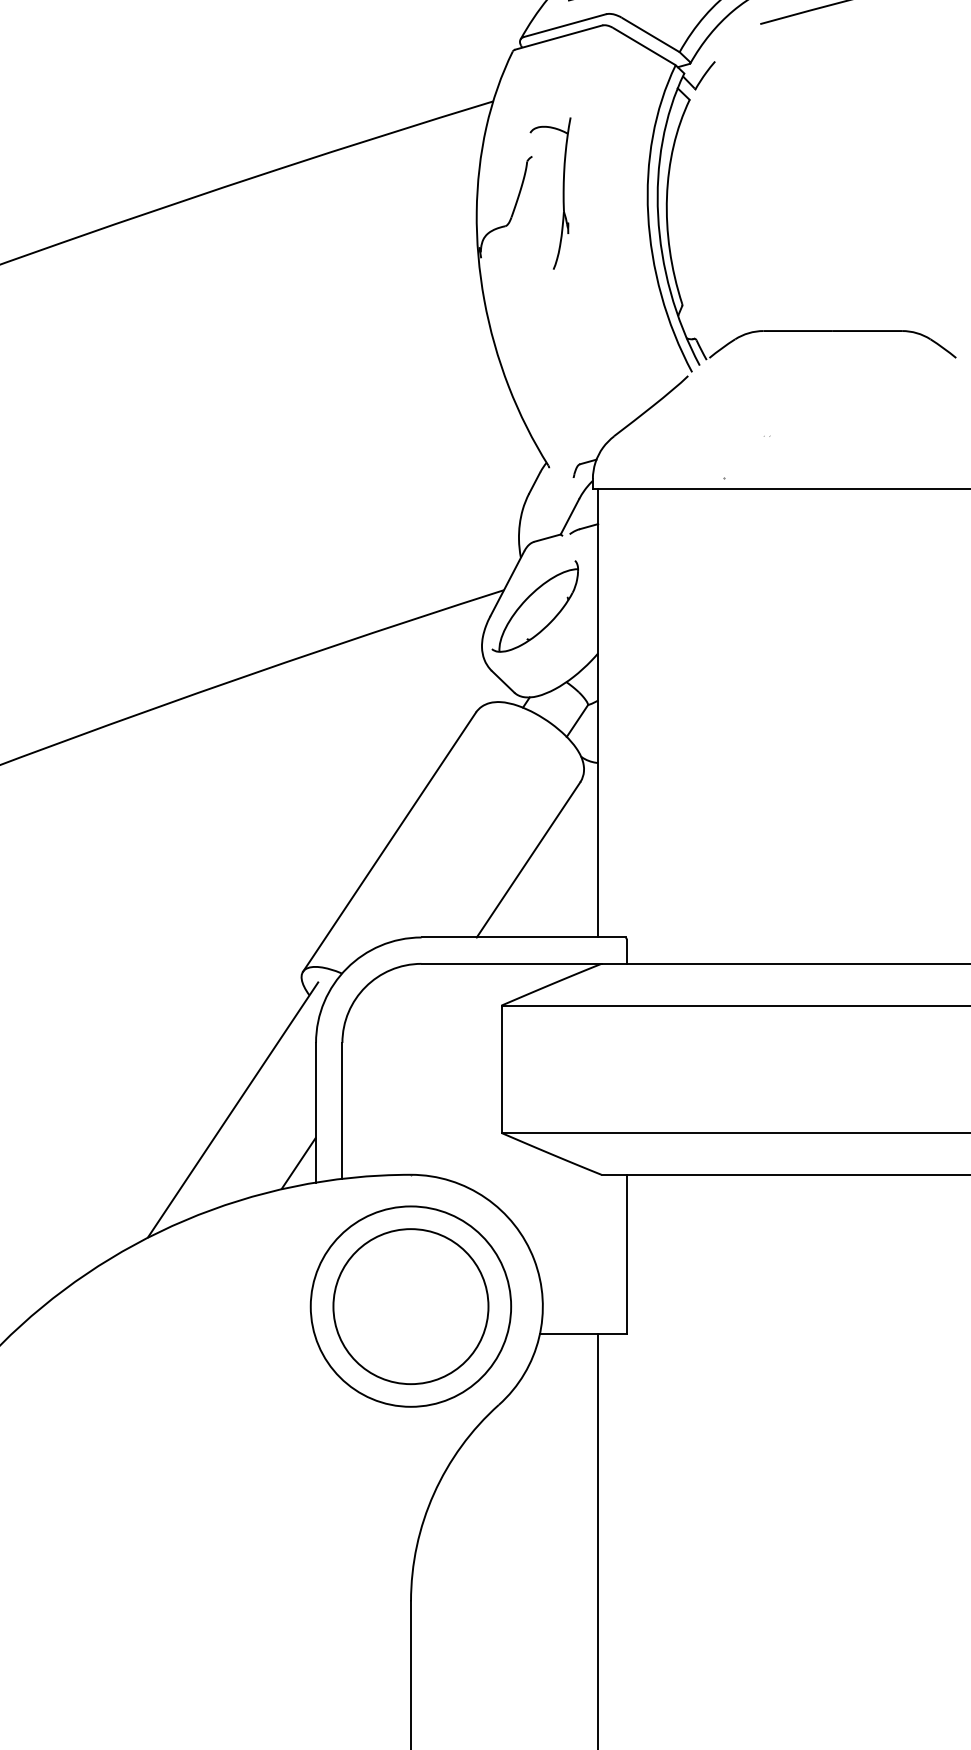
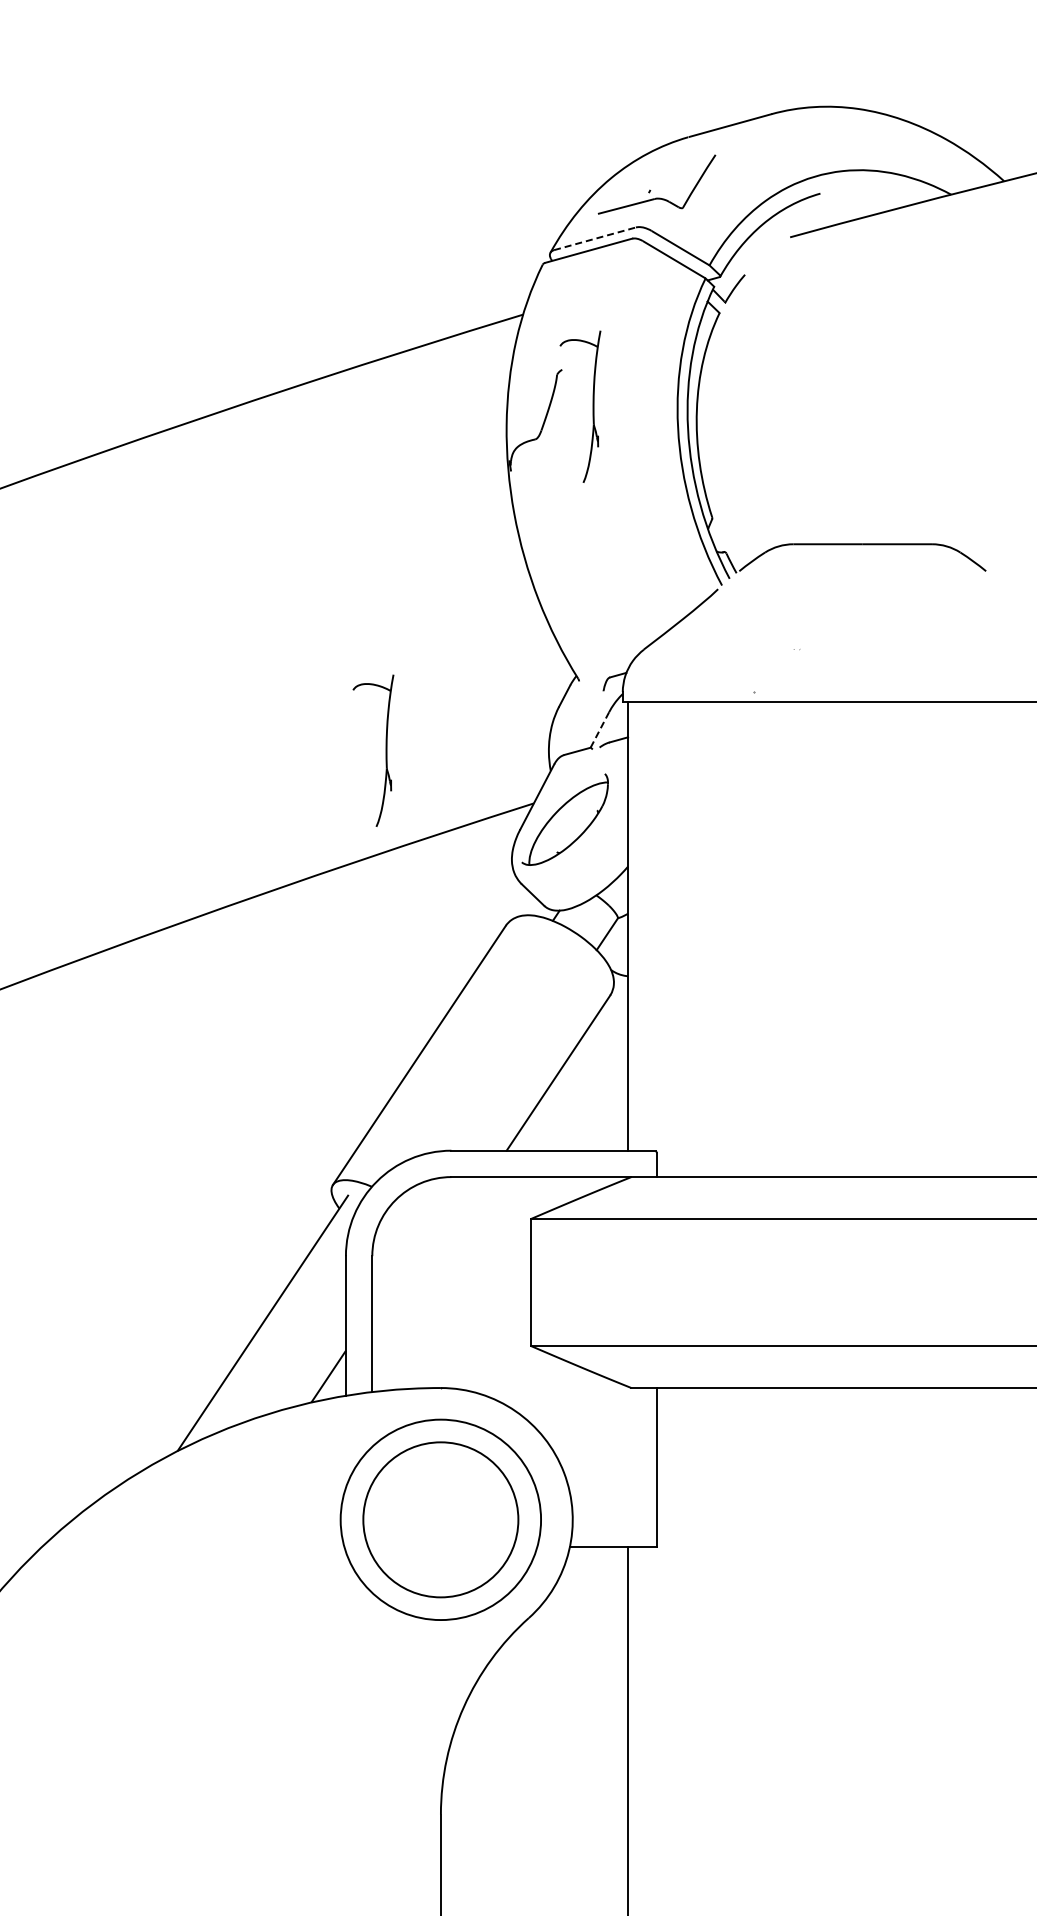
line: (565, 25) -> (595, 238), solid -> dashed
line: (569, 517) -> (599, 730), solid -> dashed
part: (355, 537) -> (385, 750), added

